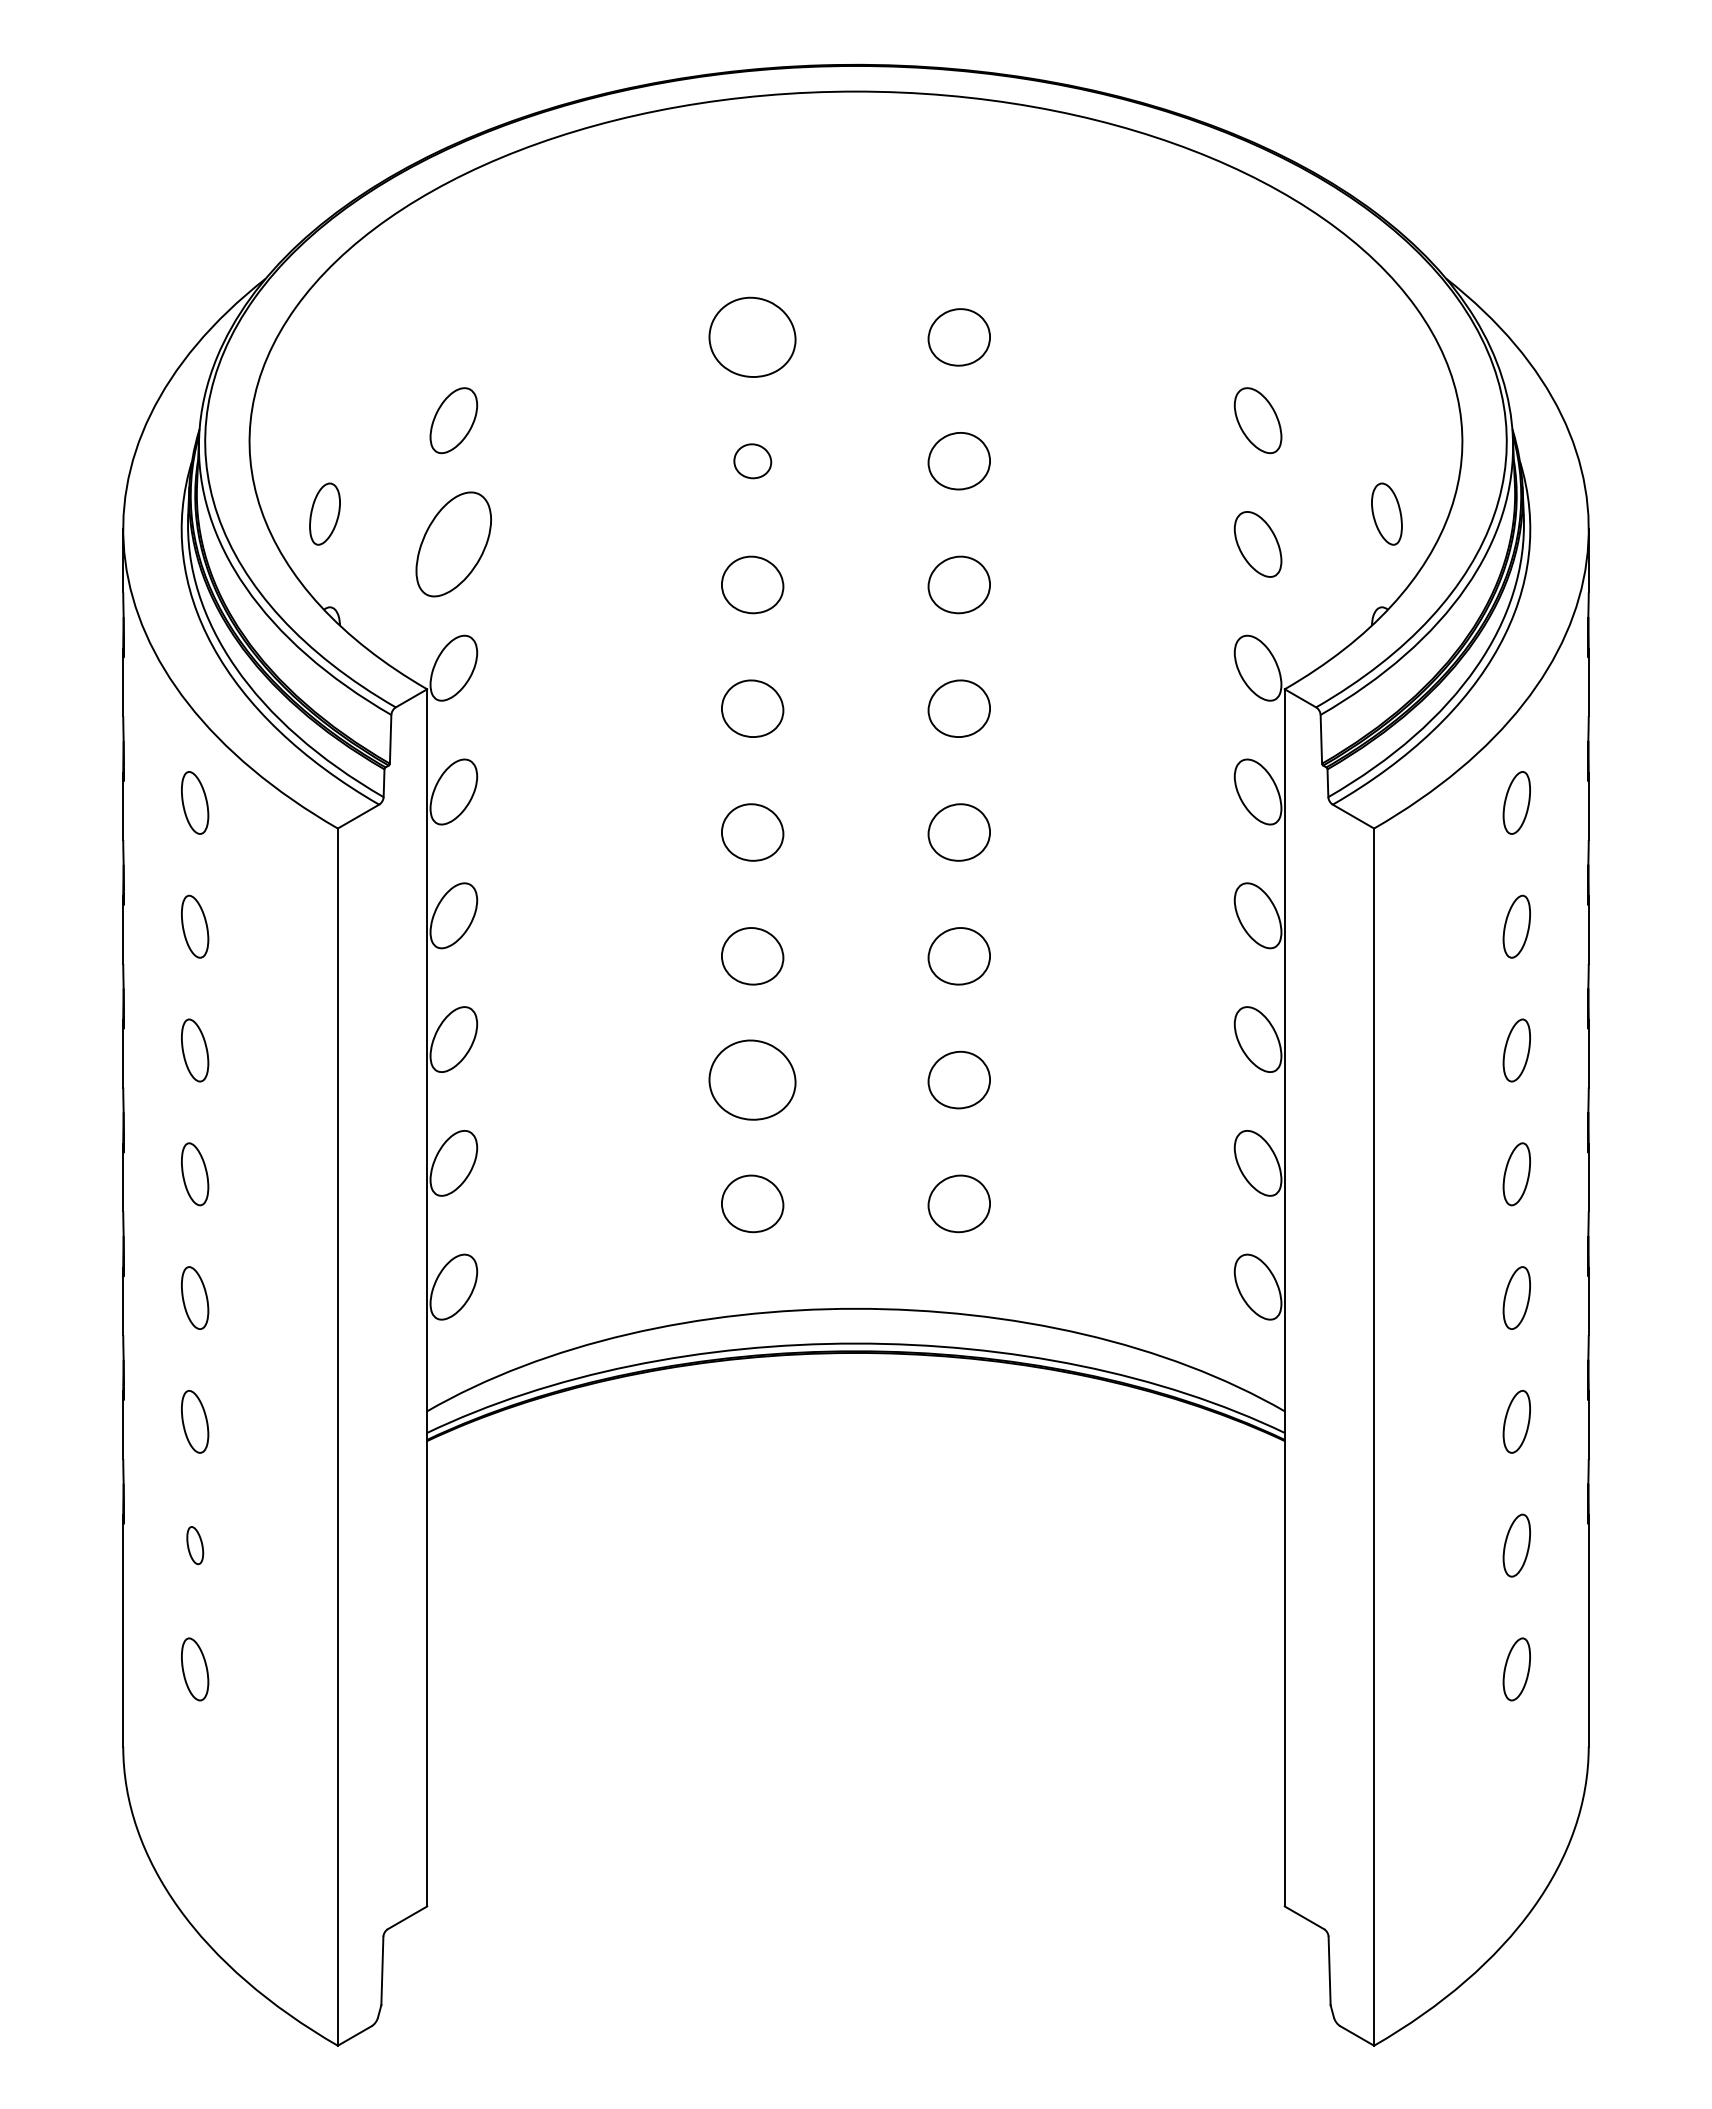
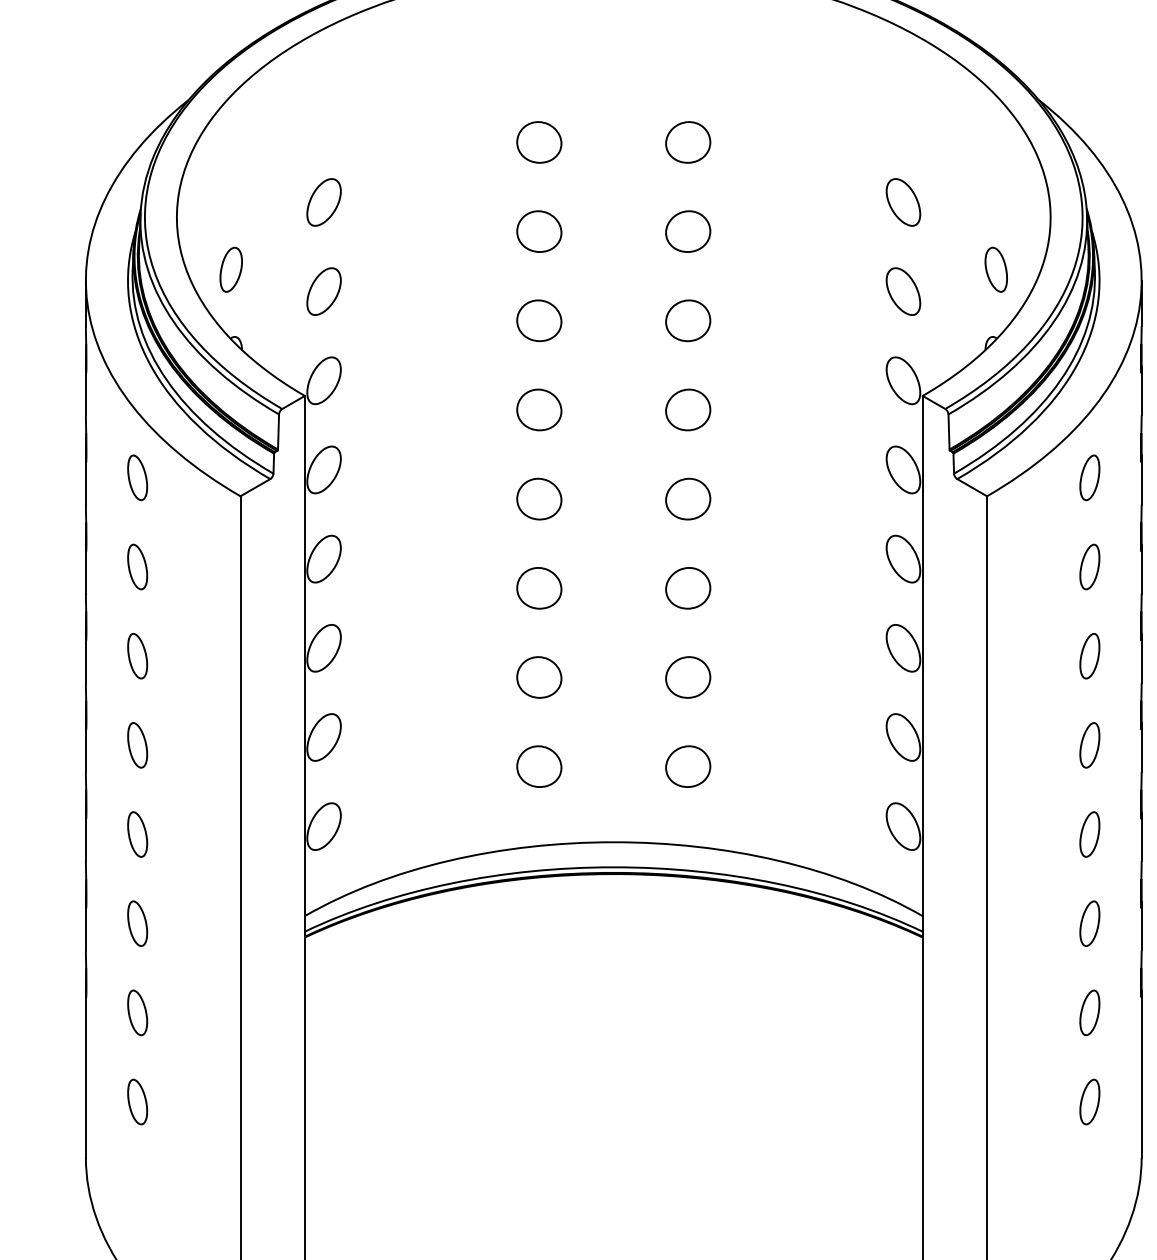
part: (752, 337) -> (539, 142), size x0.71
part: (752, 461) -> (539, 231), size x1.67
part: (453, 544) -> (323, 291), size x0.62
part: (752, 1079) -> (539, 677), size x0.71
part: (195, 1545) -> (137, 1012), size x1.67

